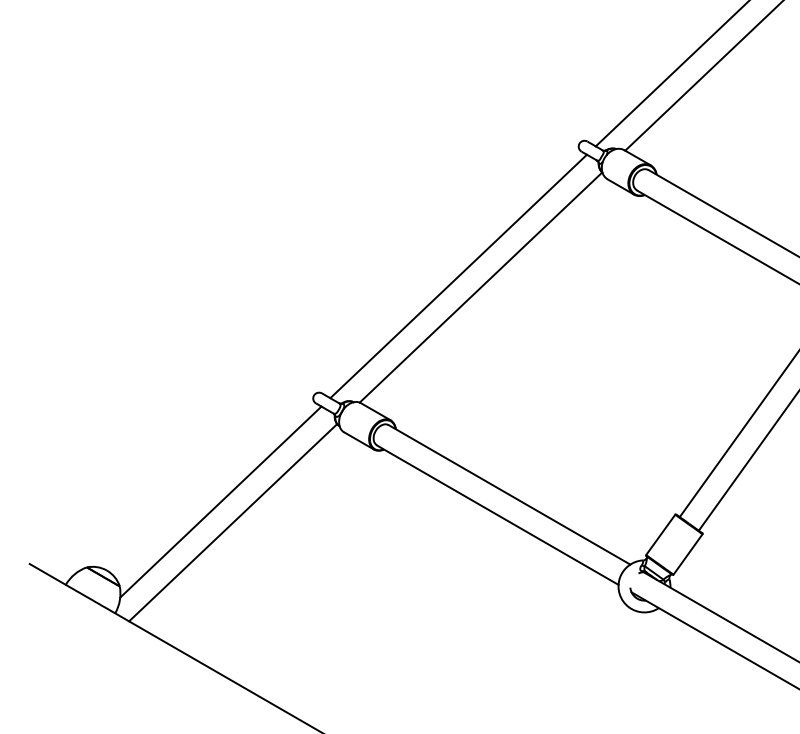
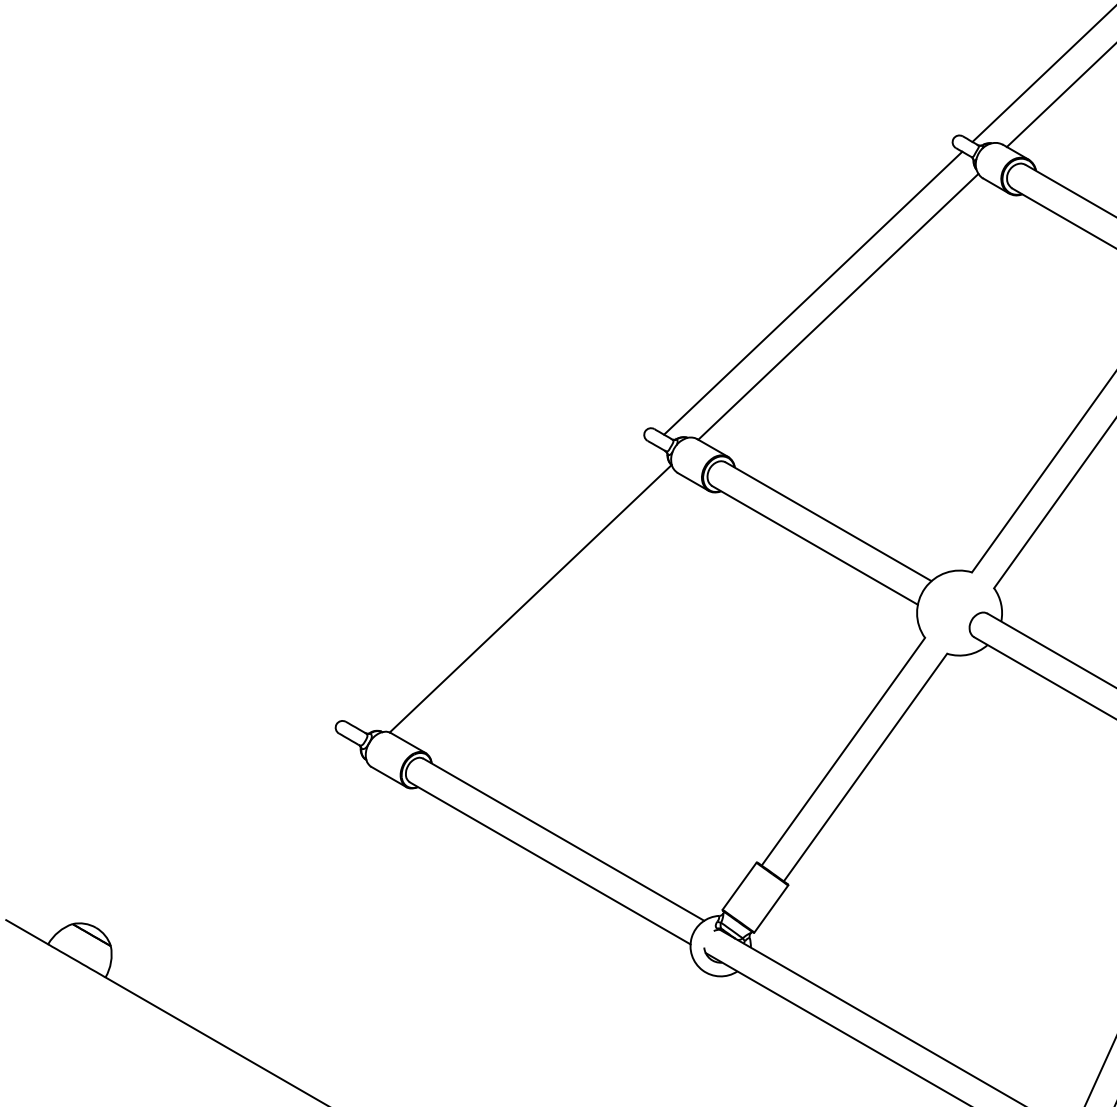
line: (458, 276) -> (504, 585), removed
line: (221, 502) -> (228, 848), removed
line: (233, 522) -> (242, 871), removed

